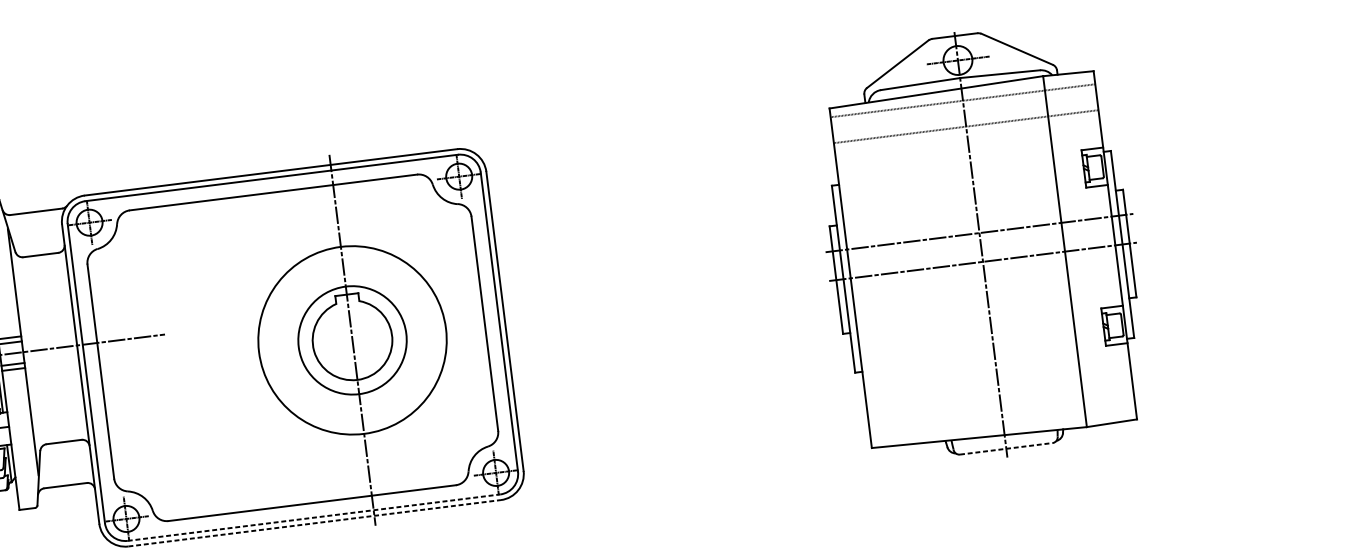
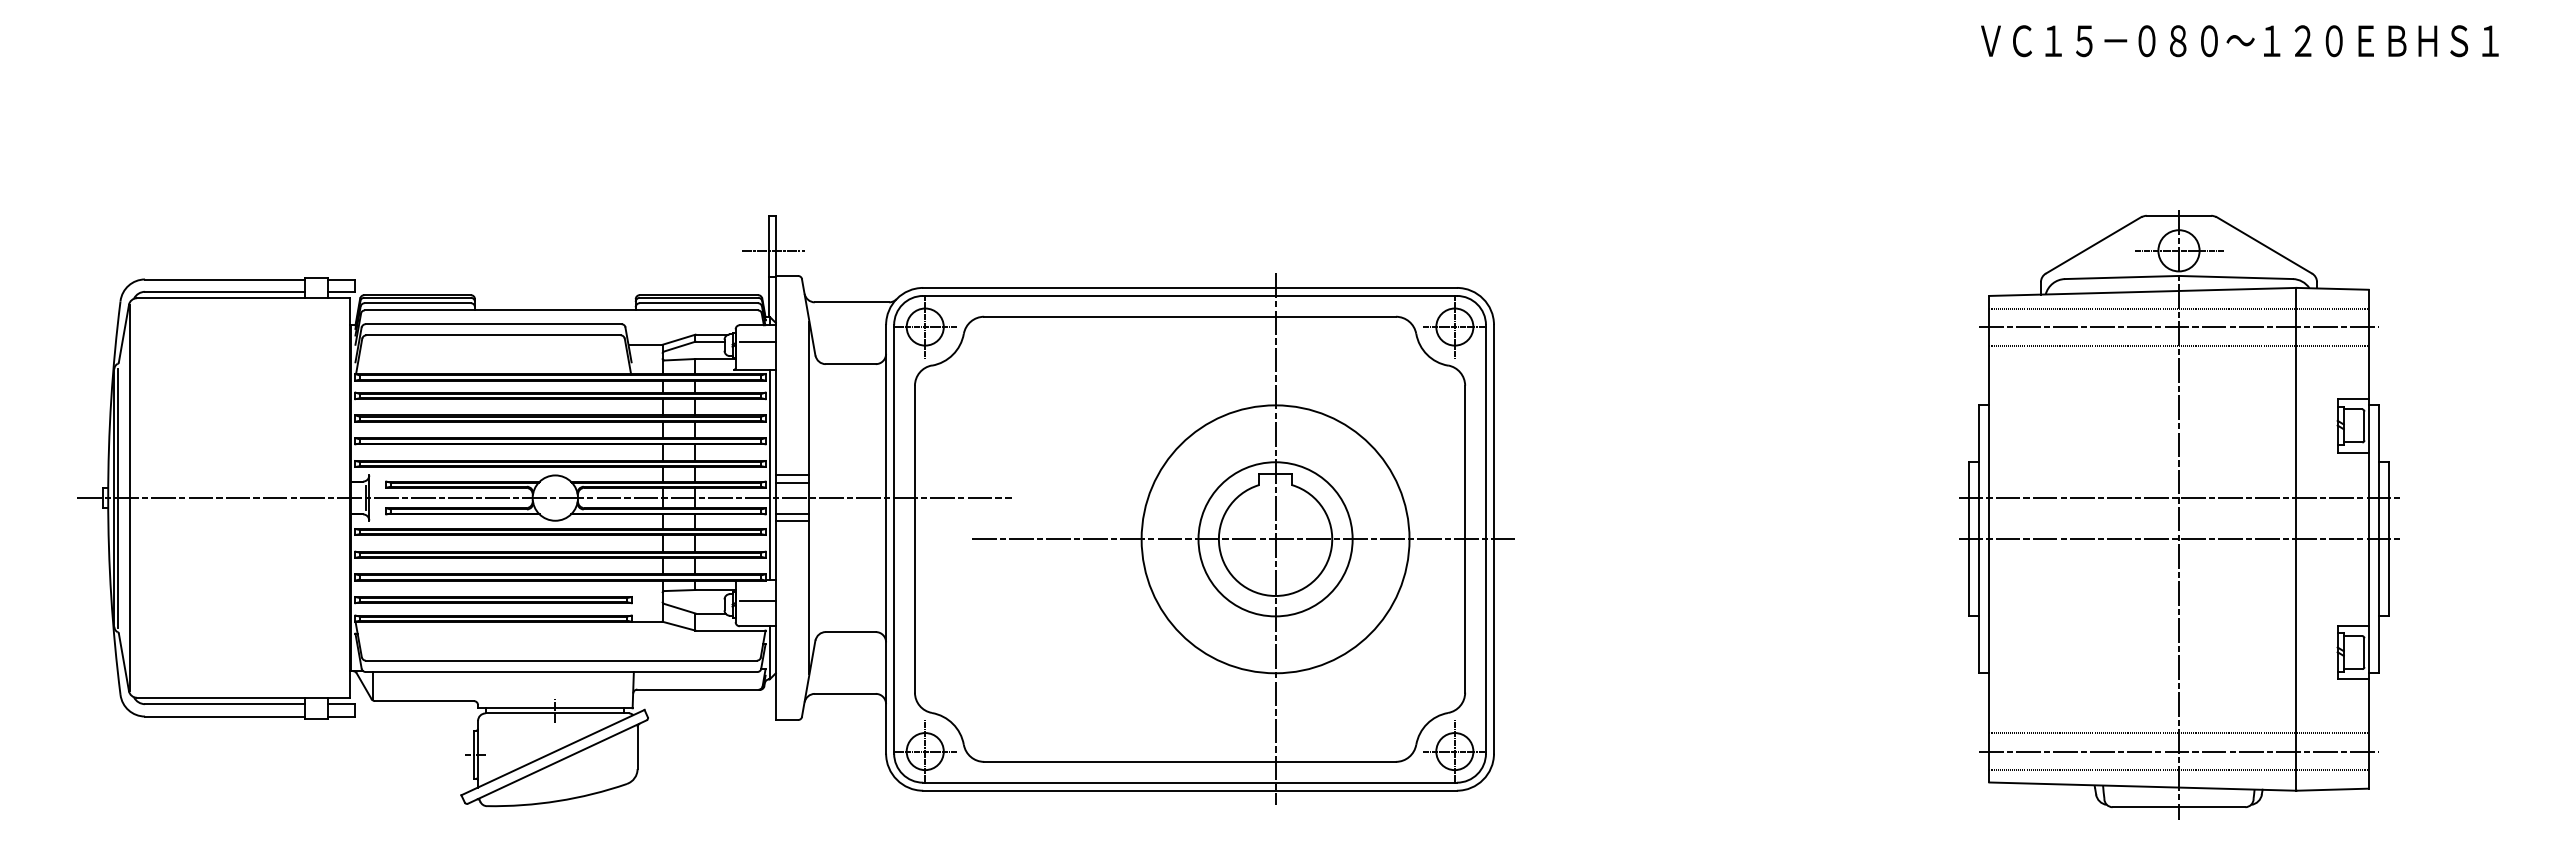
line: (964, 114) -> (2178, 327), added
line: (330, 343) -> (1243, 539), added
line: (999, 397) -> (2178, 733), added
line: (1001, 409) -> (2178, 751), added
line: (1002, 423) -> (2178, 770), added
line: (1006, 448) -> (2179, 807), dashed -> solid
line: (314, 517) -> (1190, 782), dashed -> solid
line: (315, 523) -> (1190, 790), dashed -> solid

